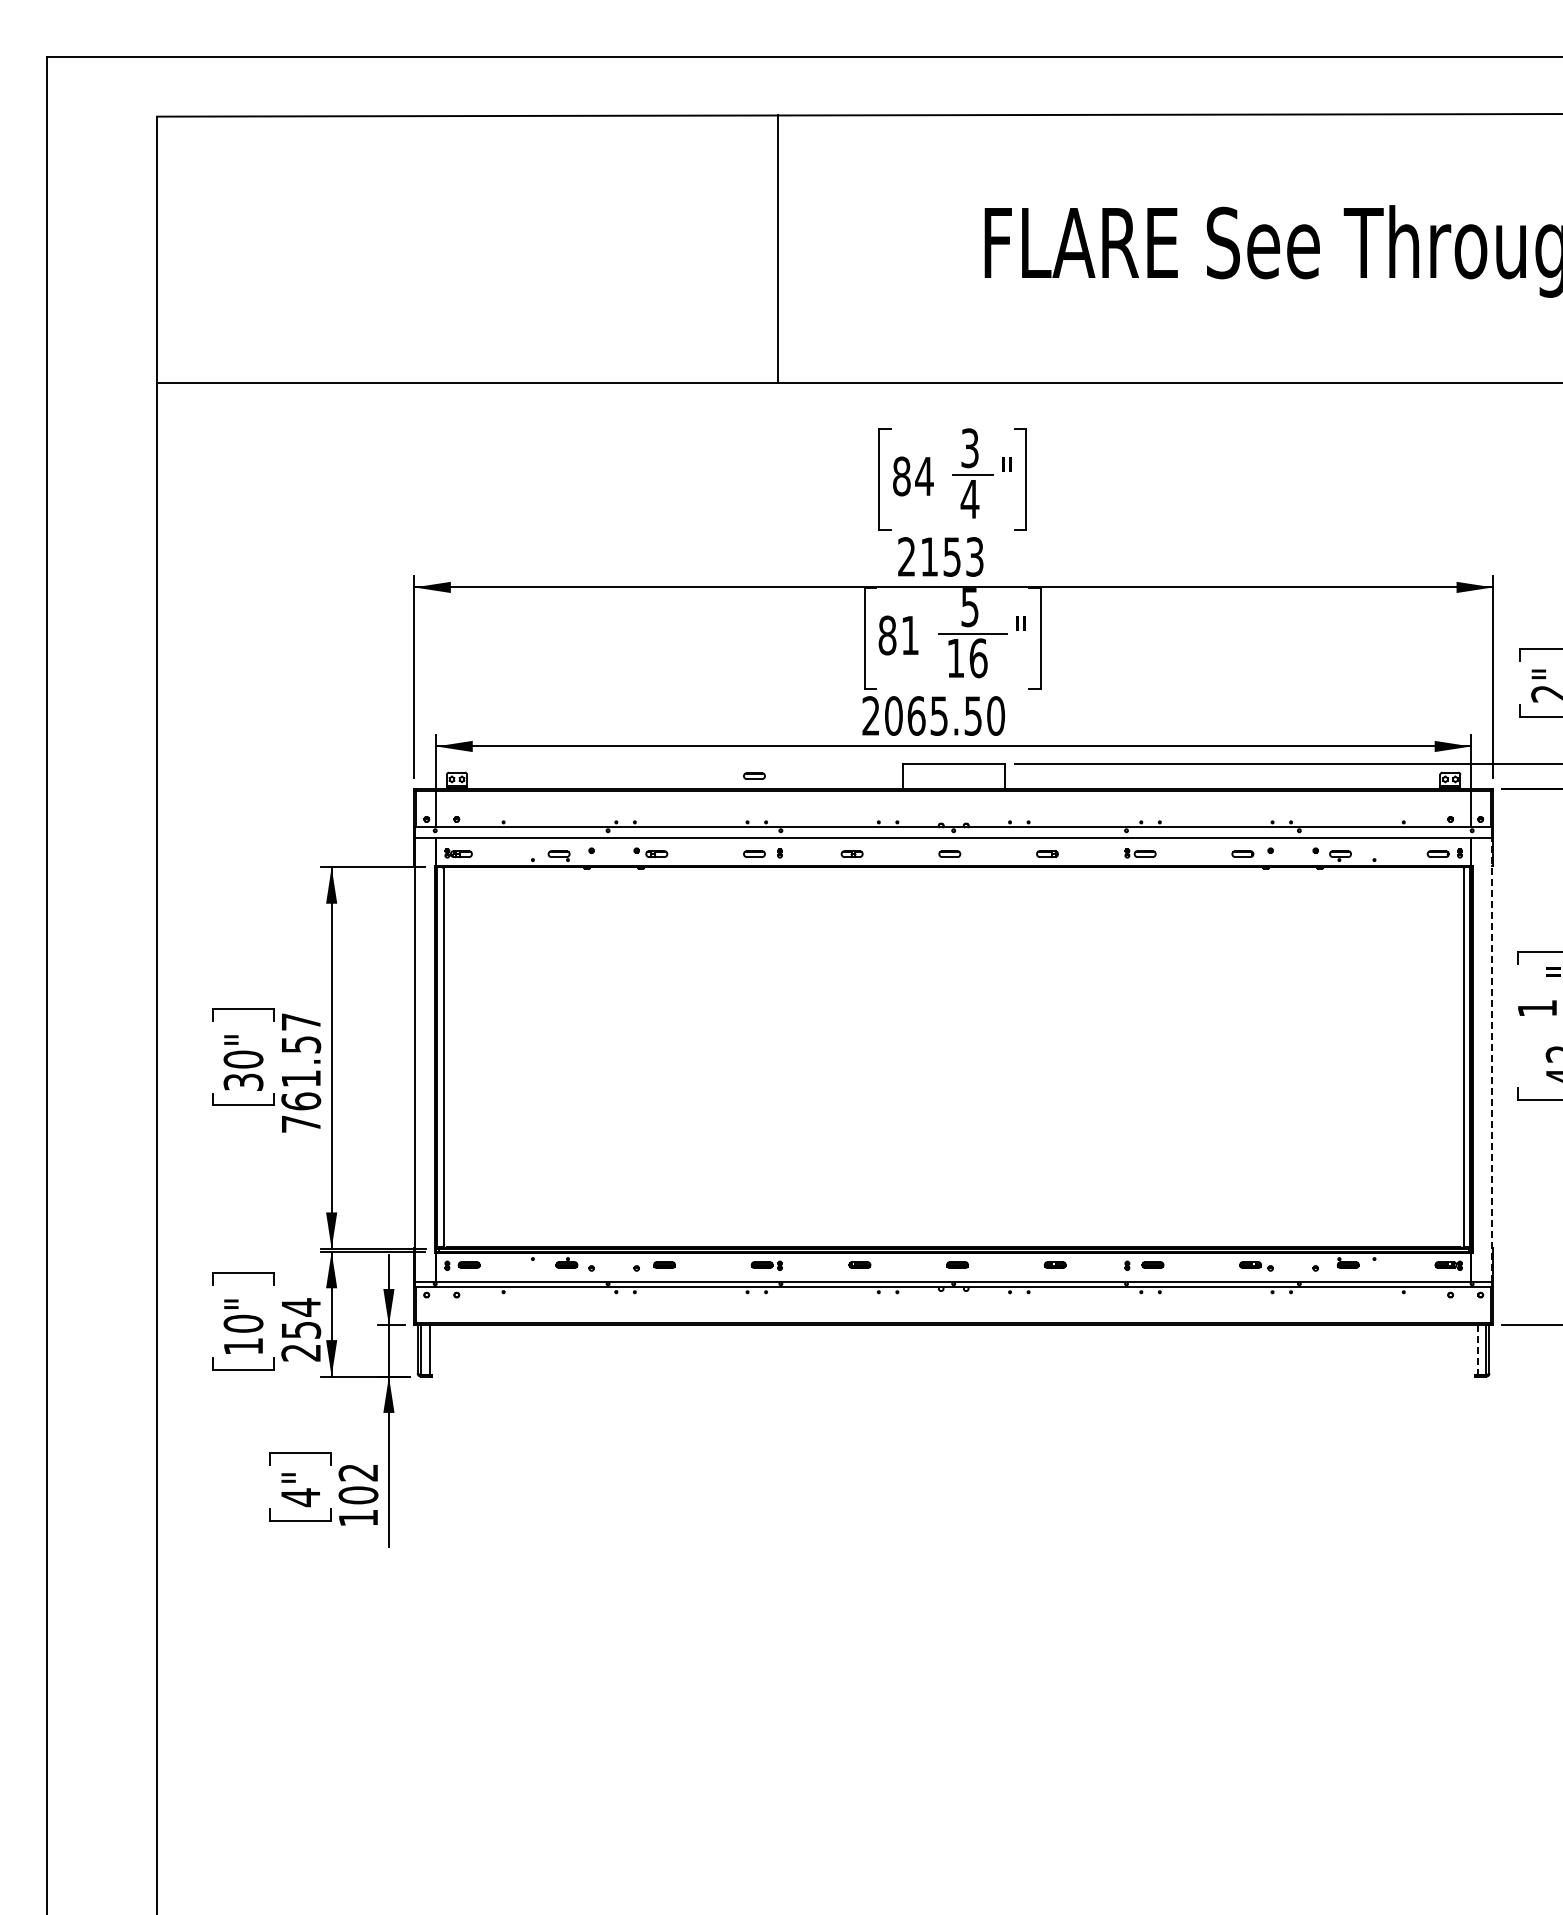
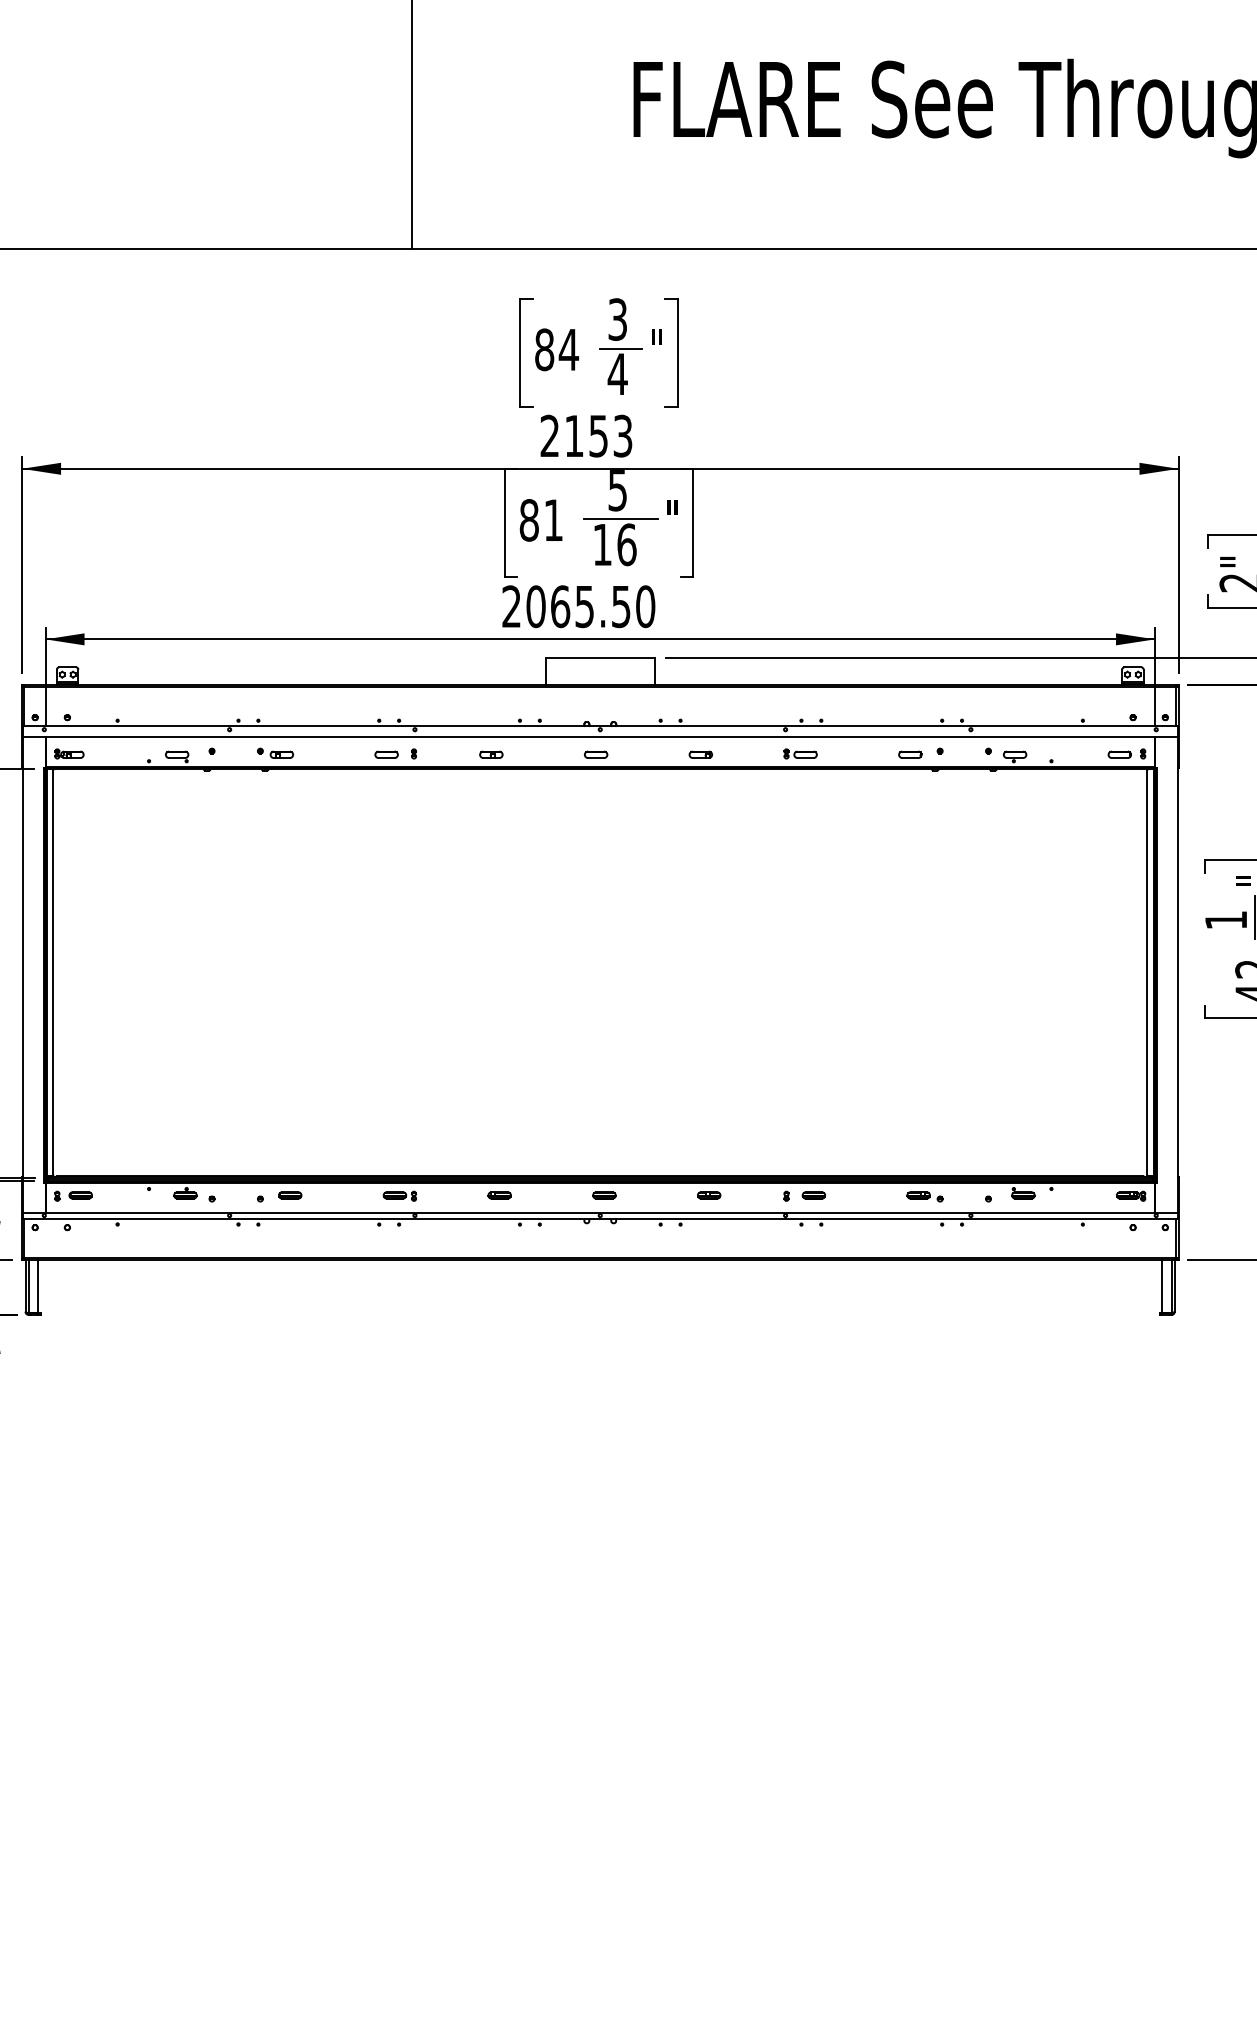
part: (754, 775) -> (386, 670), removed
line: (1492, 1059) -> (1178, 975), dashed -> solid
line: (1477, 1350) -> (1161, 1287), dashed -> solid

